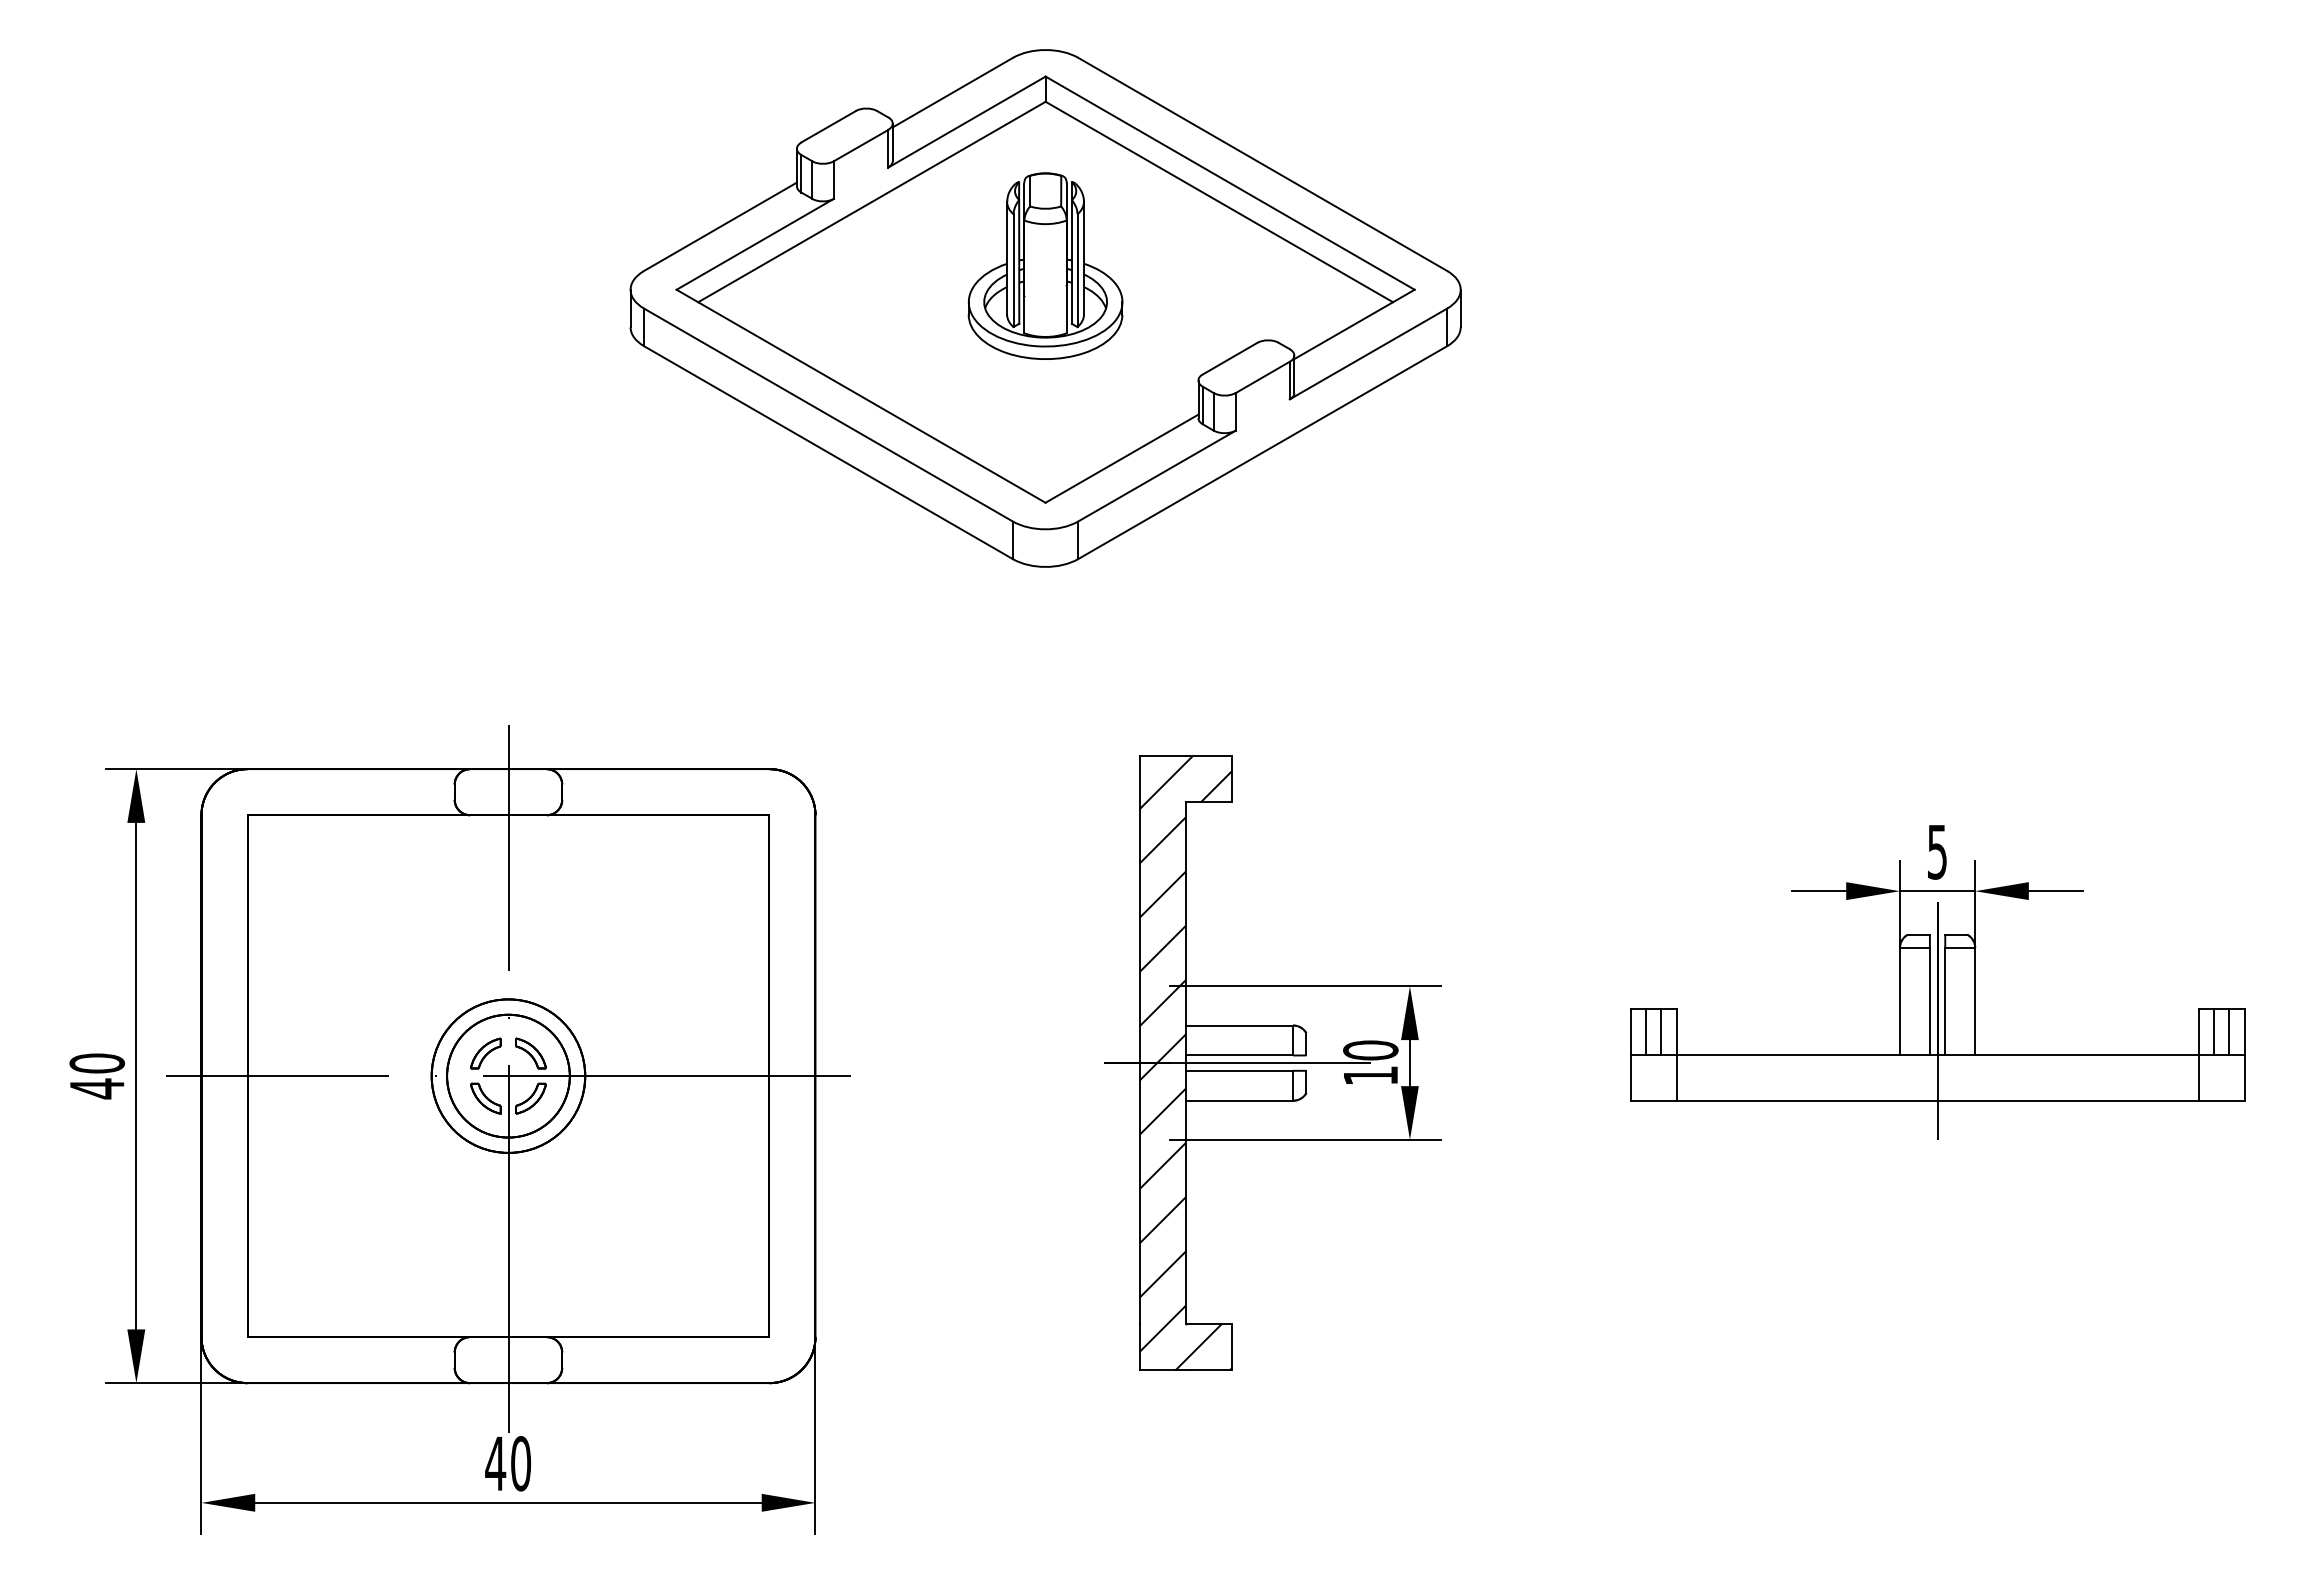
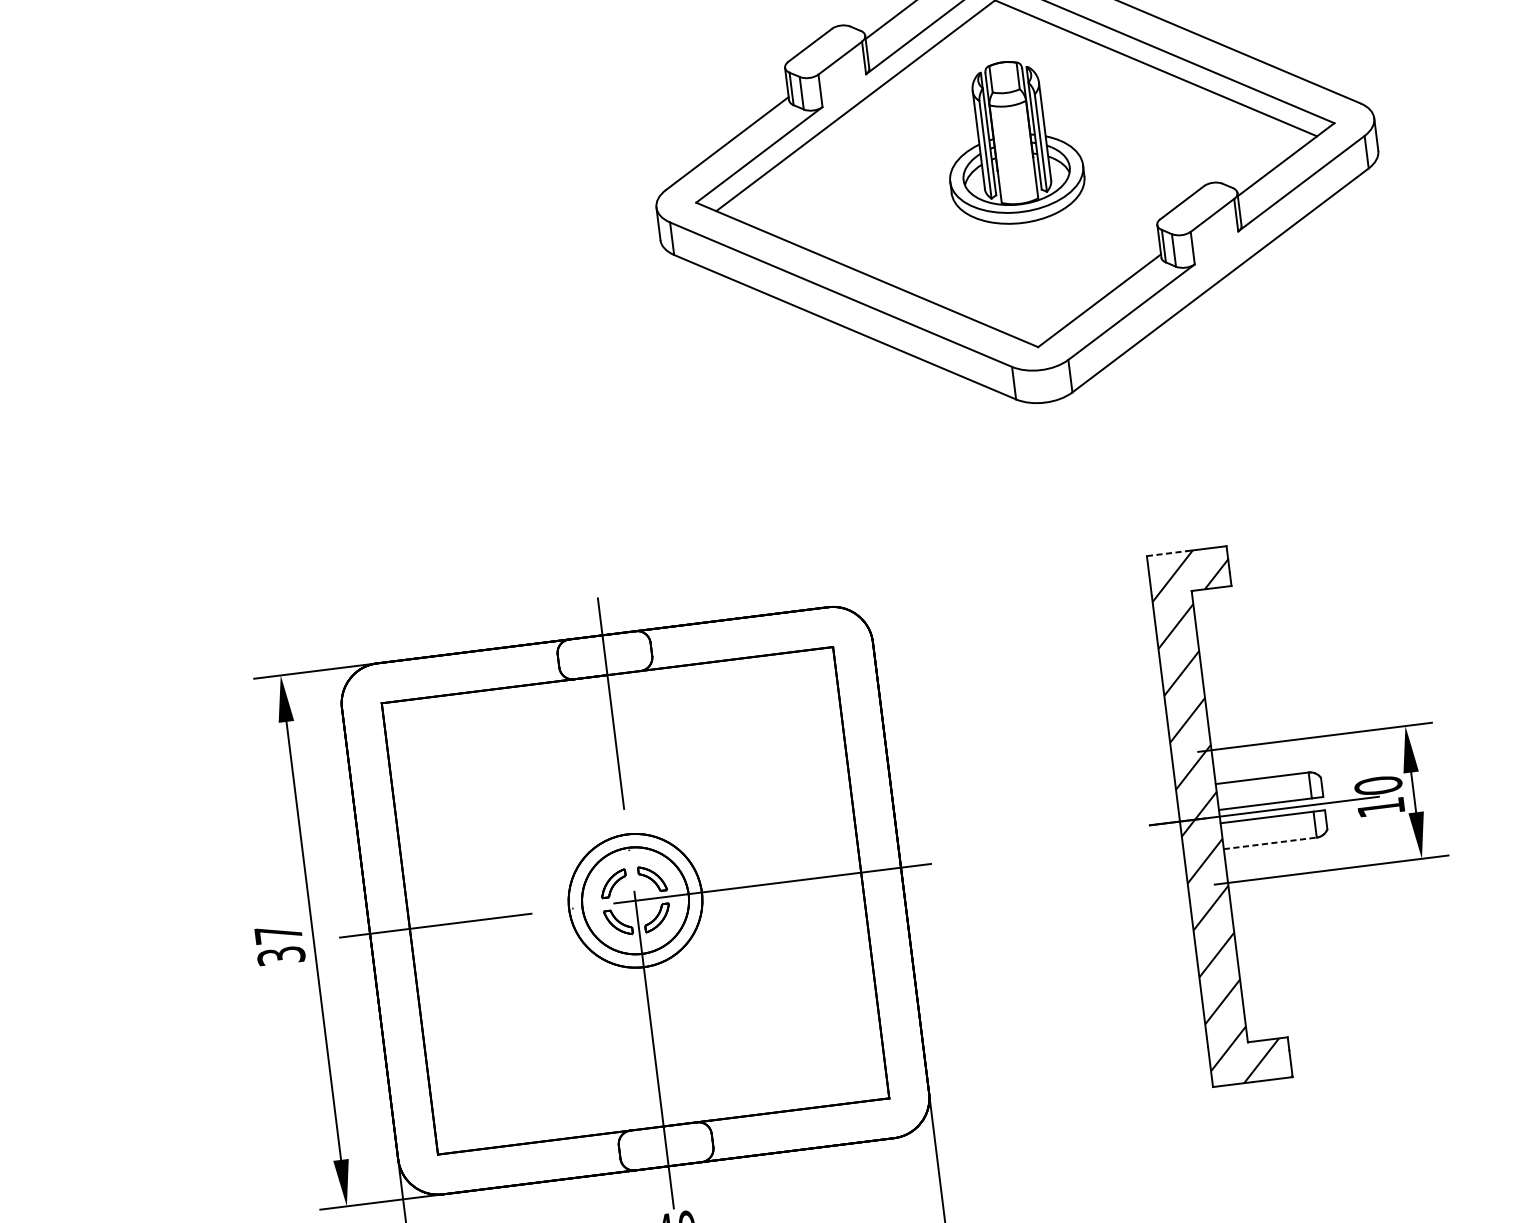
line: (1163, 756) -> (1167, 553), solid -> dashed
text: (97, 1076) -> (280, 945), 40 -> 37
line: (1239, 1100) -> (1270, 843), solid -> dashed

